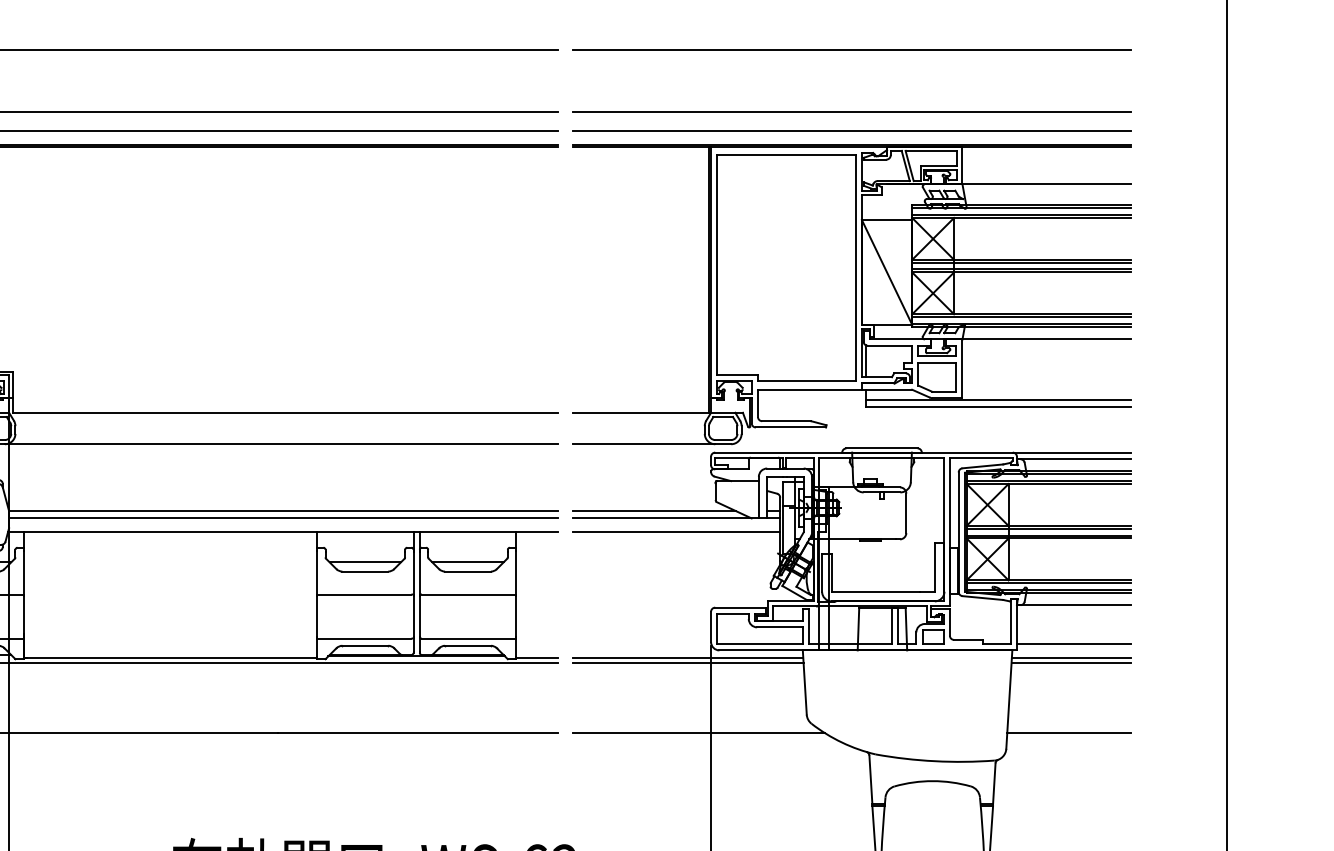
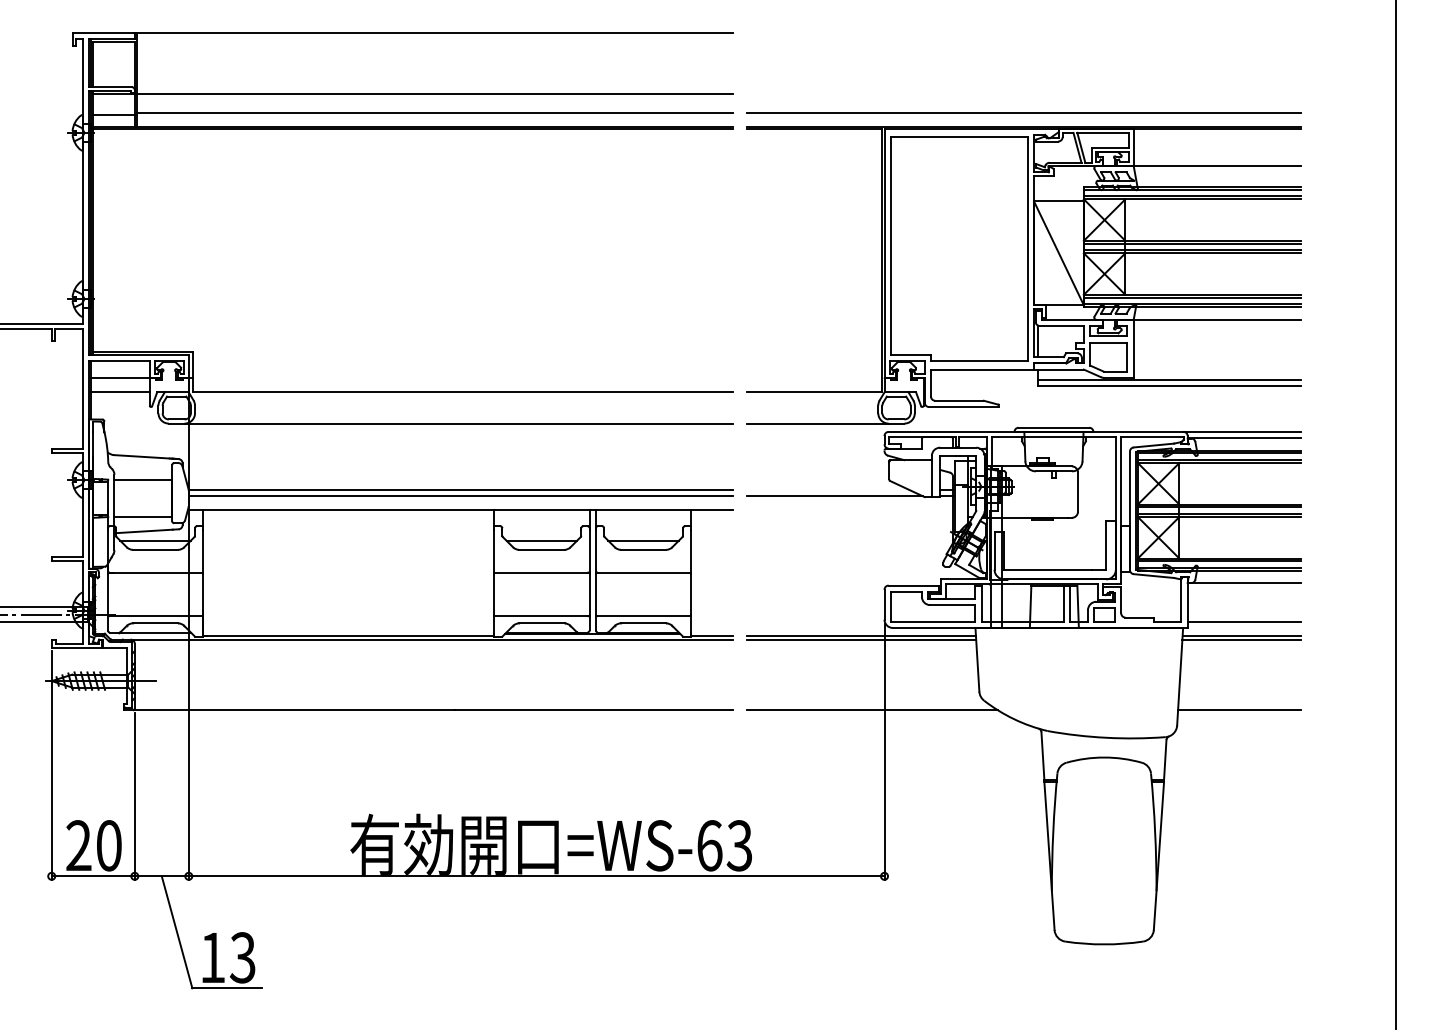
line: (851, 50) -> (1023, 33), removed
line: (851, 112) -> (1023, 94), removed
line: (654, 511) -> (828, 490), removed
line: (676, 531) -> (850, 510), removed

